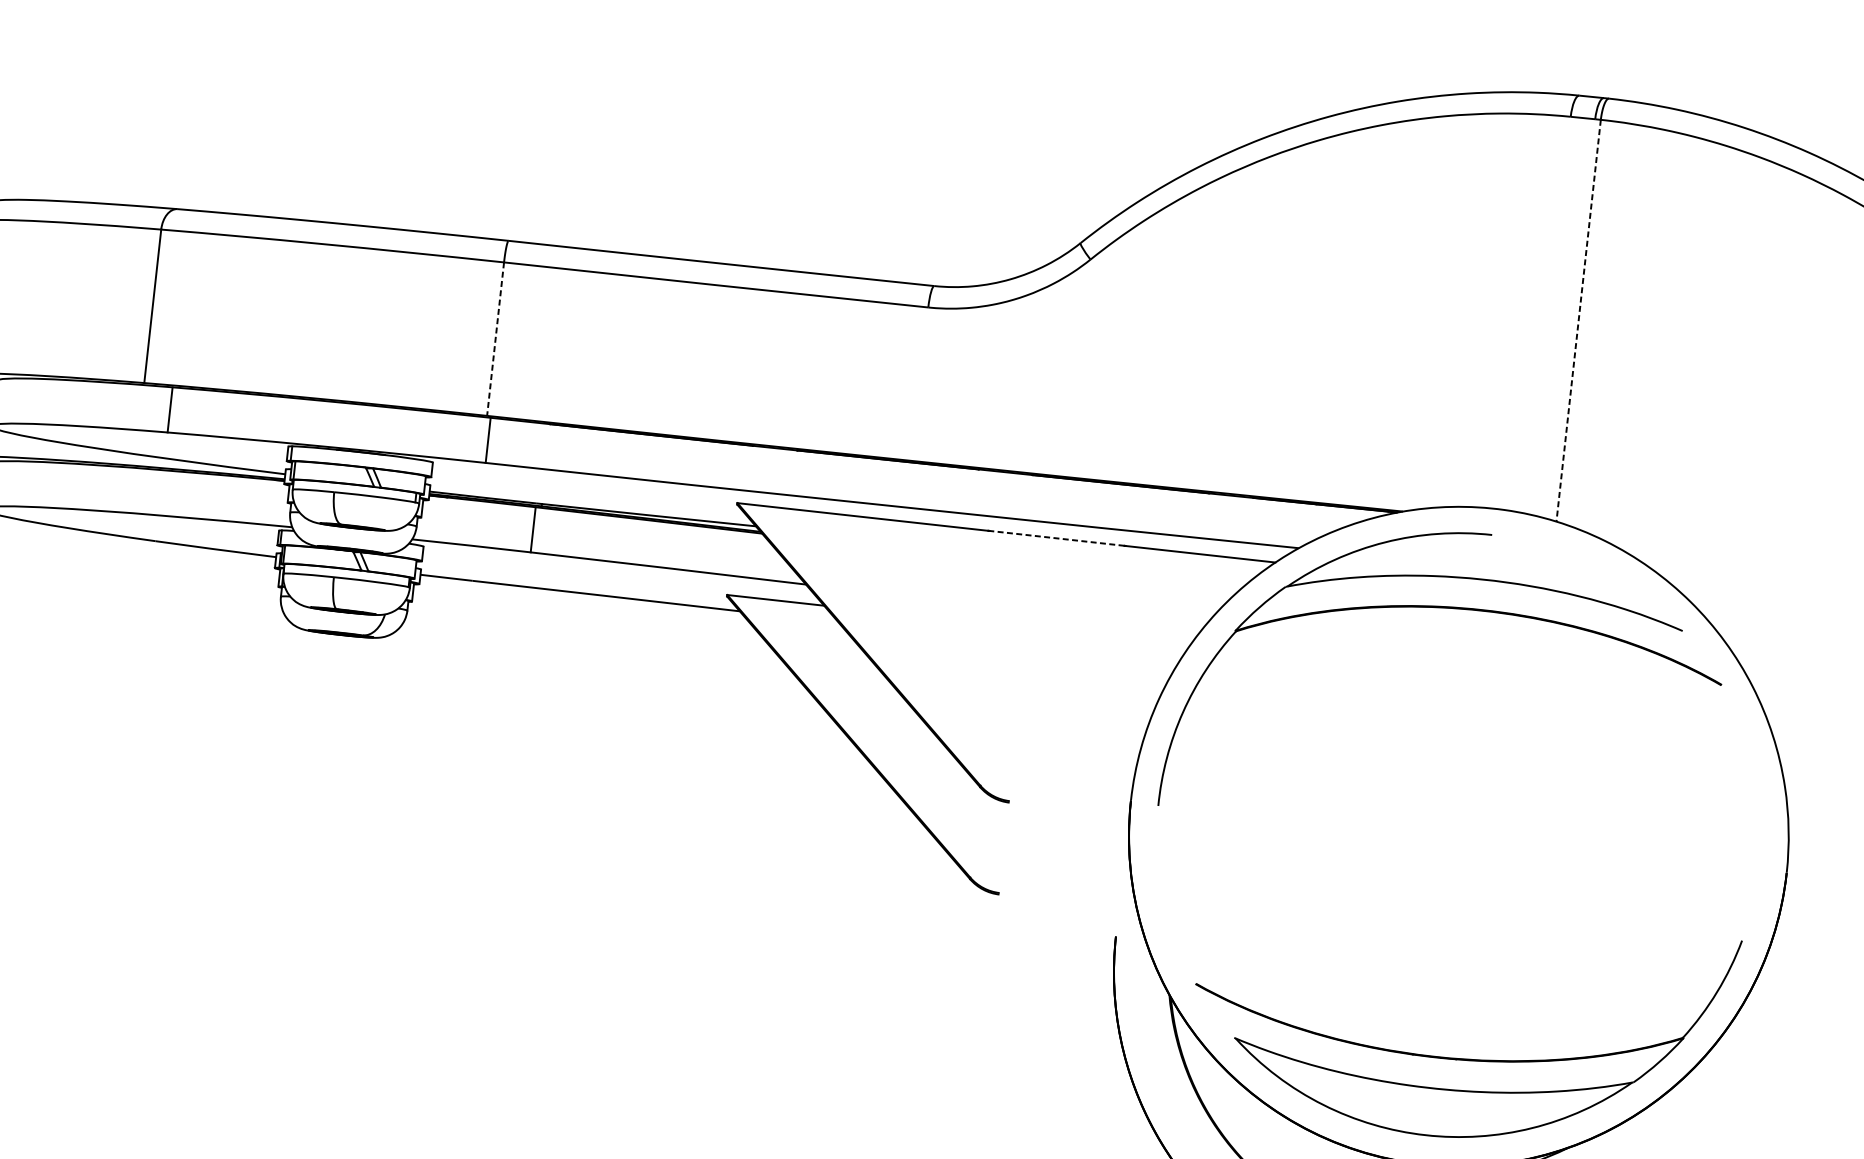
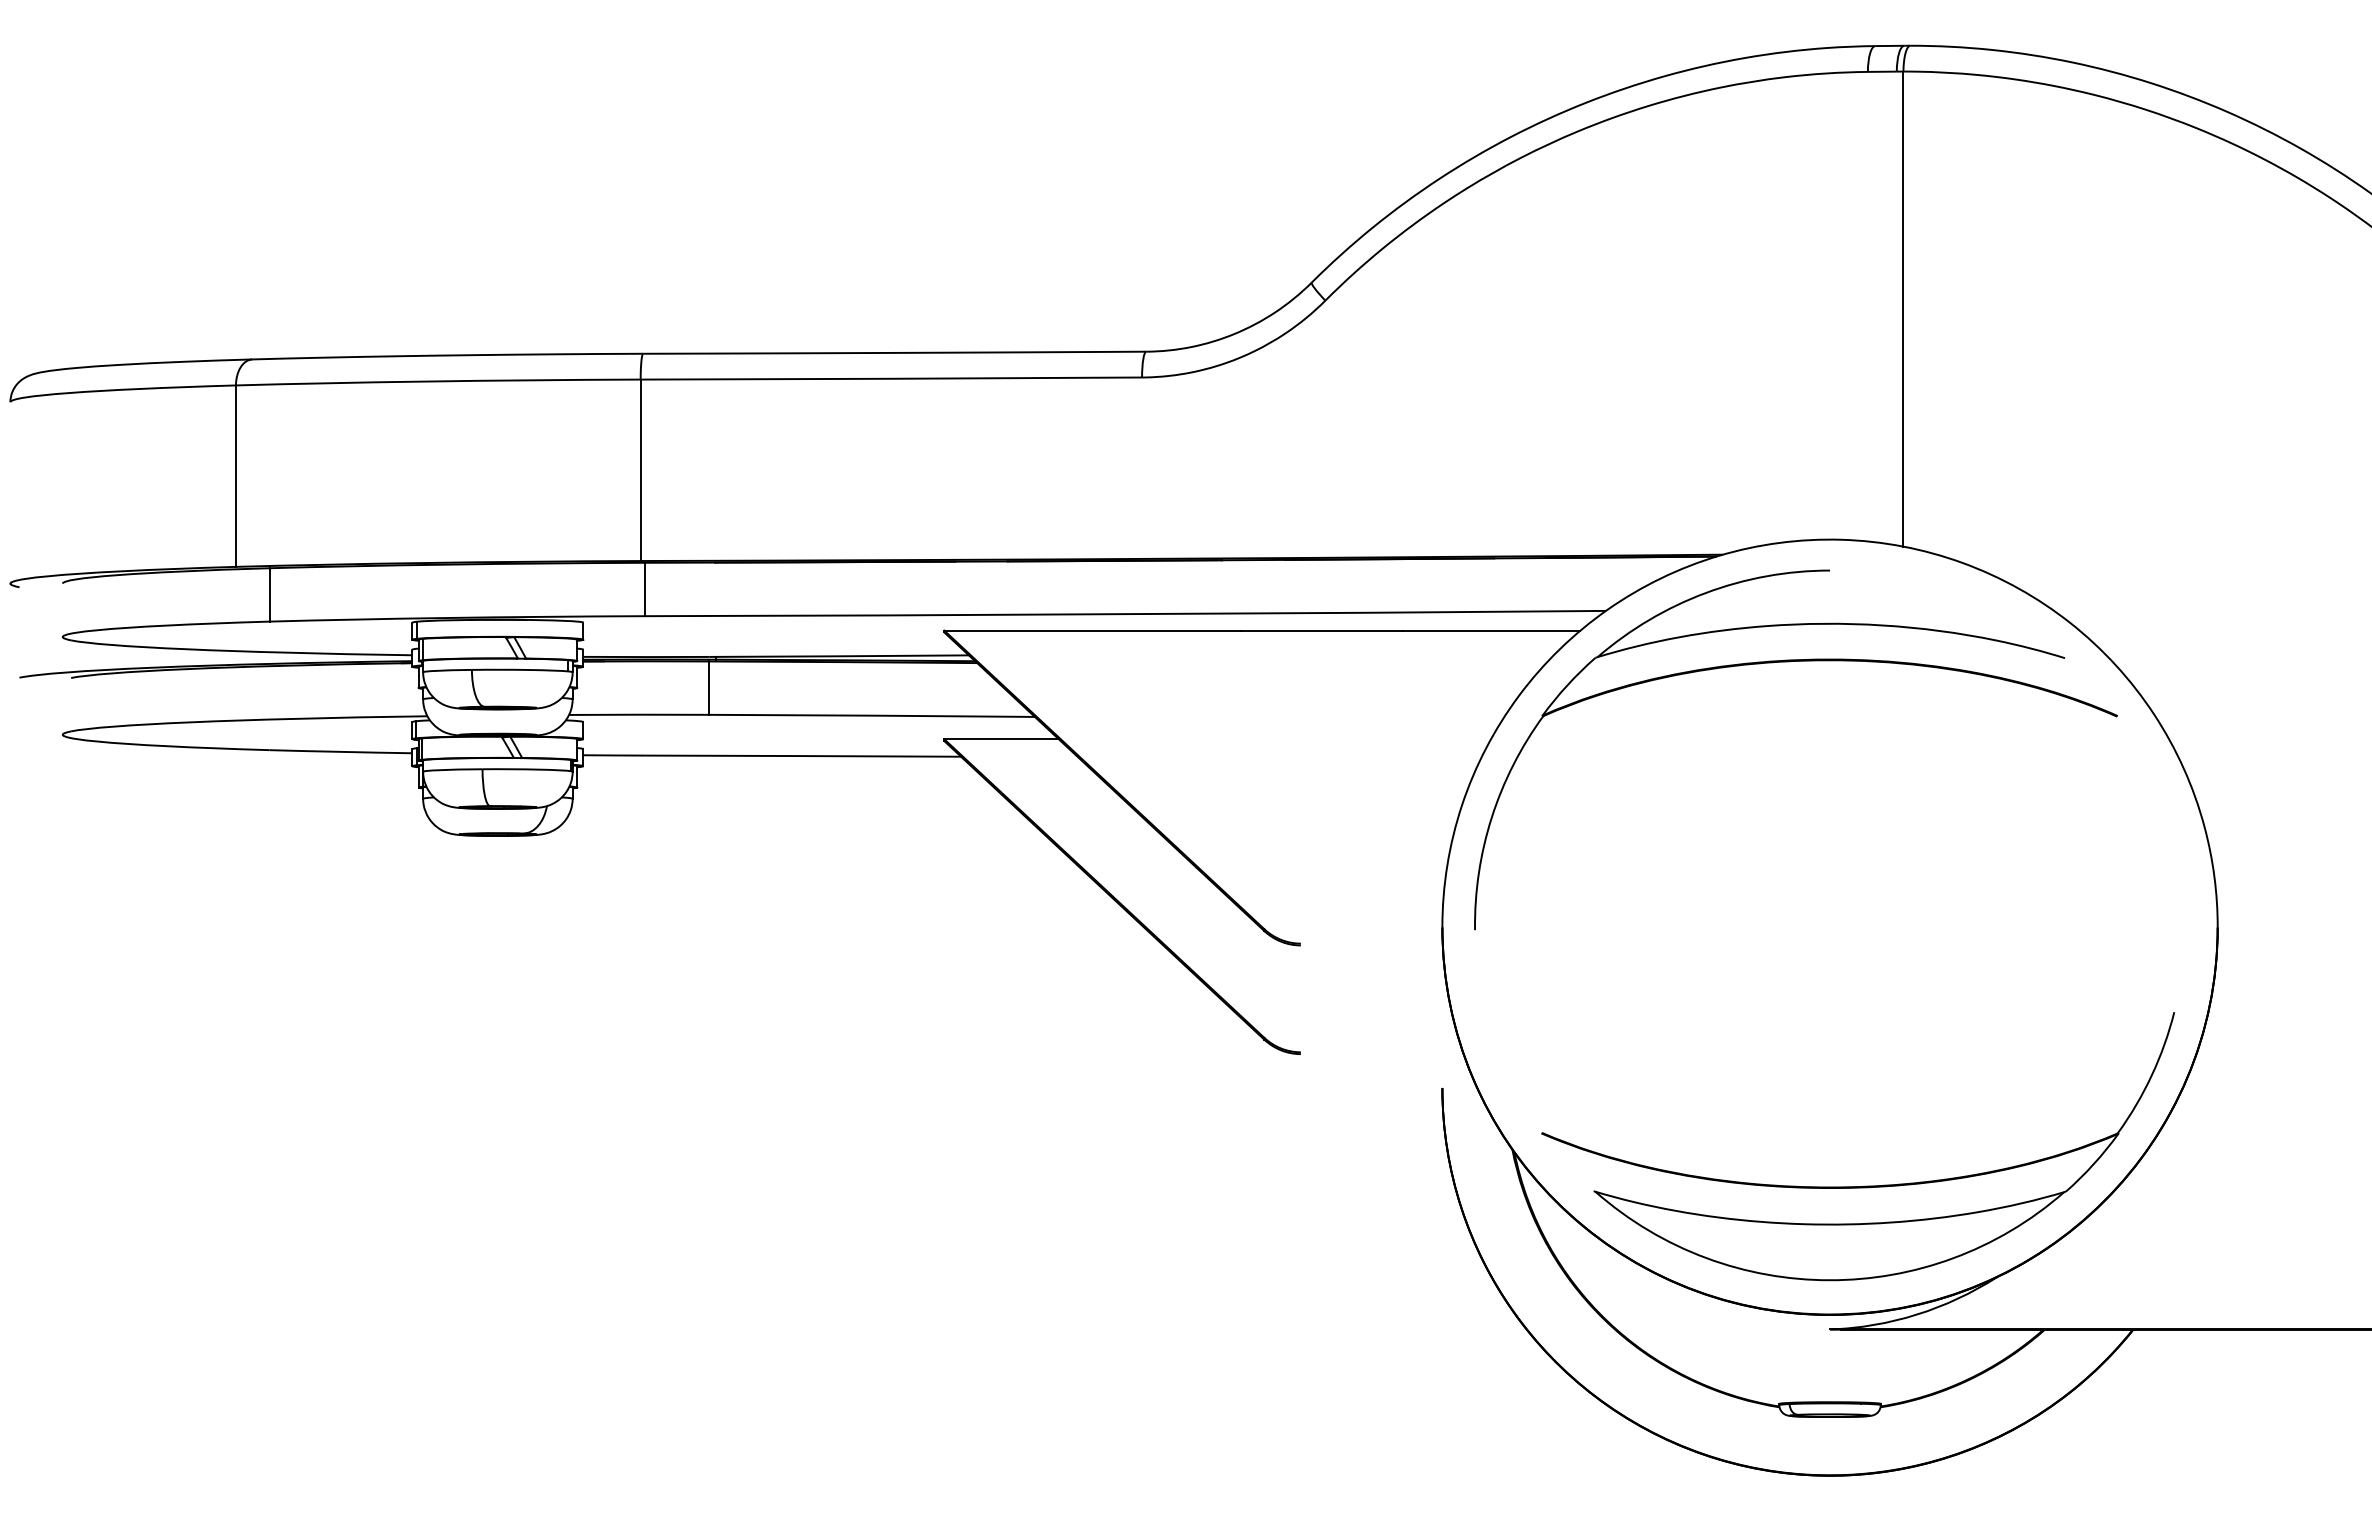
line: (1578, 321) -> (1903, 309), dashed -> solid
line: (495, 339) -> (640, 470), dashed -> solid
line: (1057, 538) -> (1322, 630), dashed -> solid

